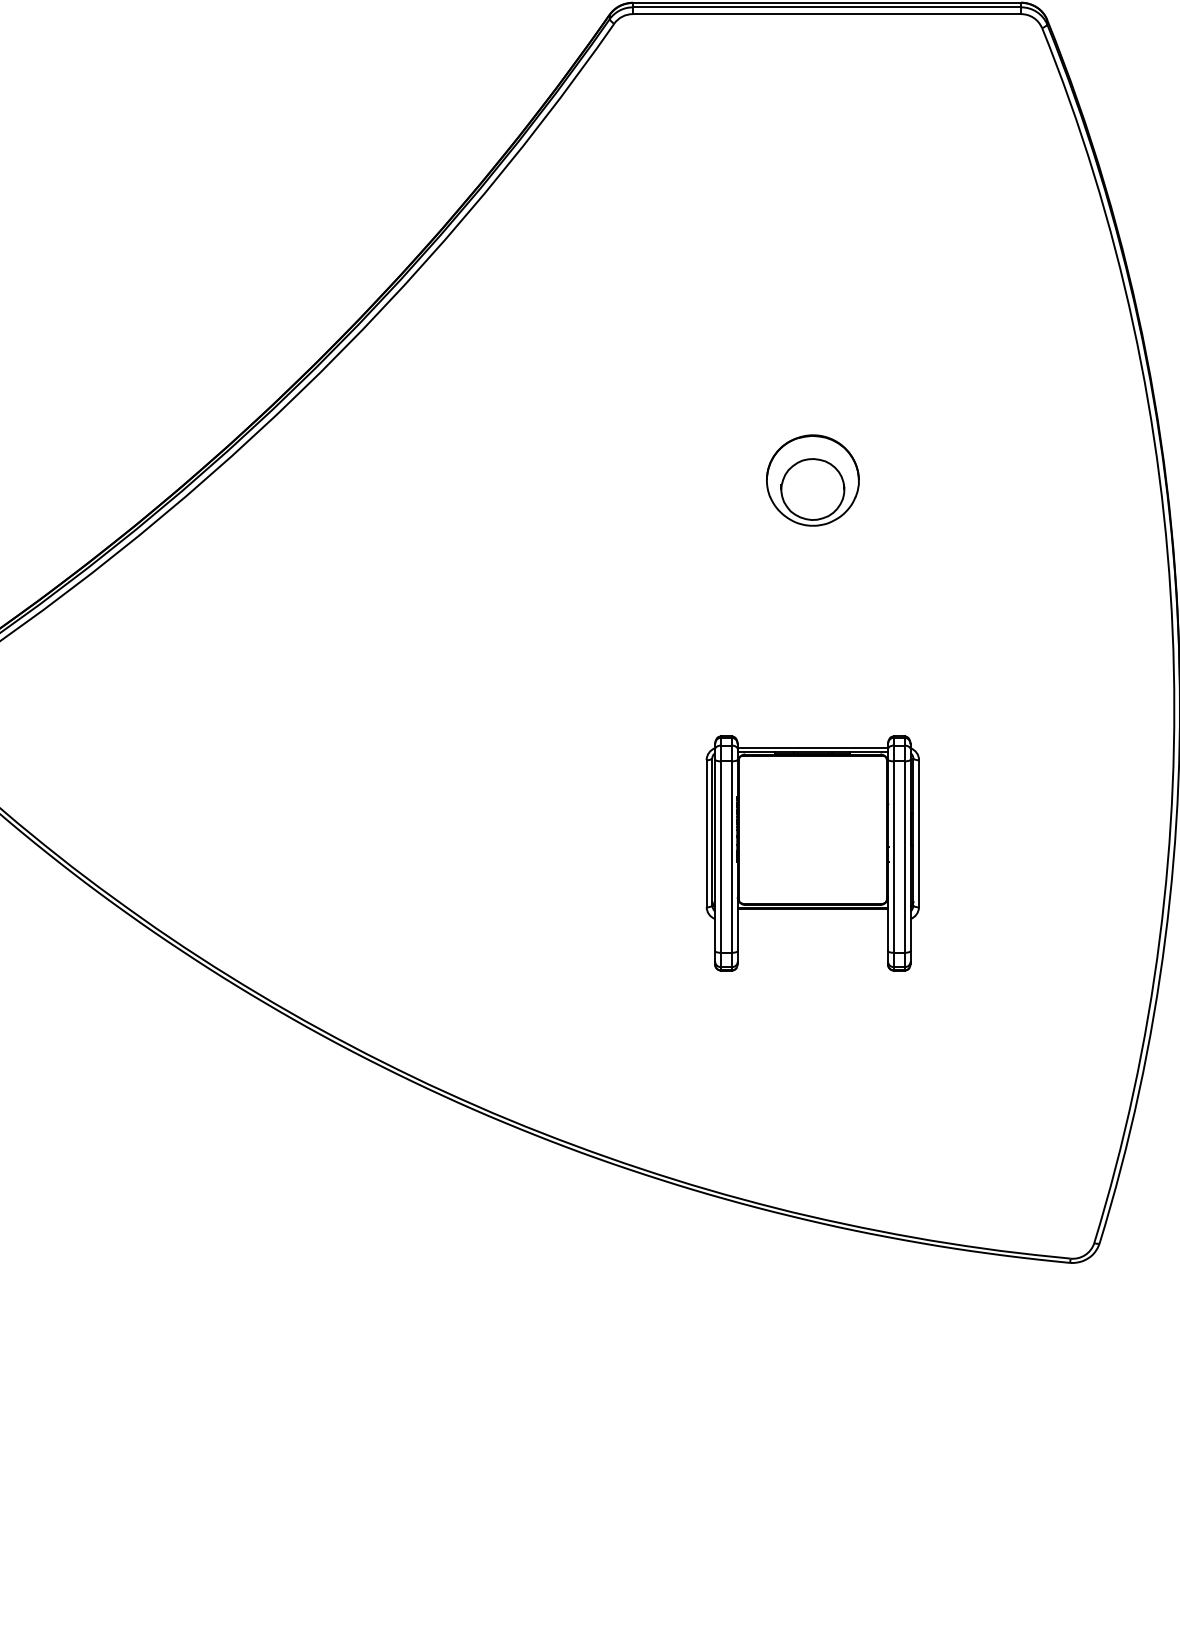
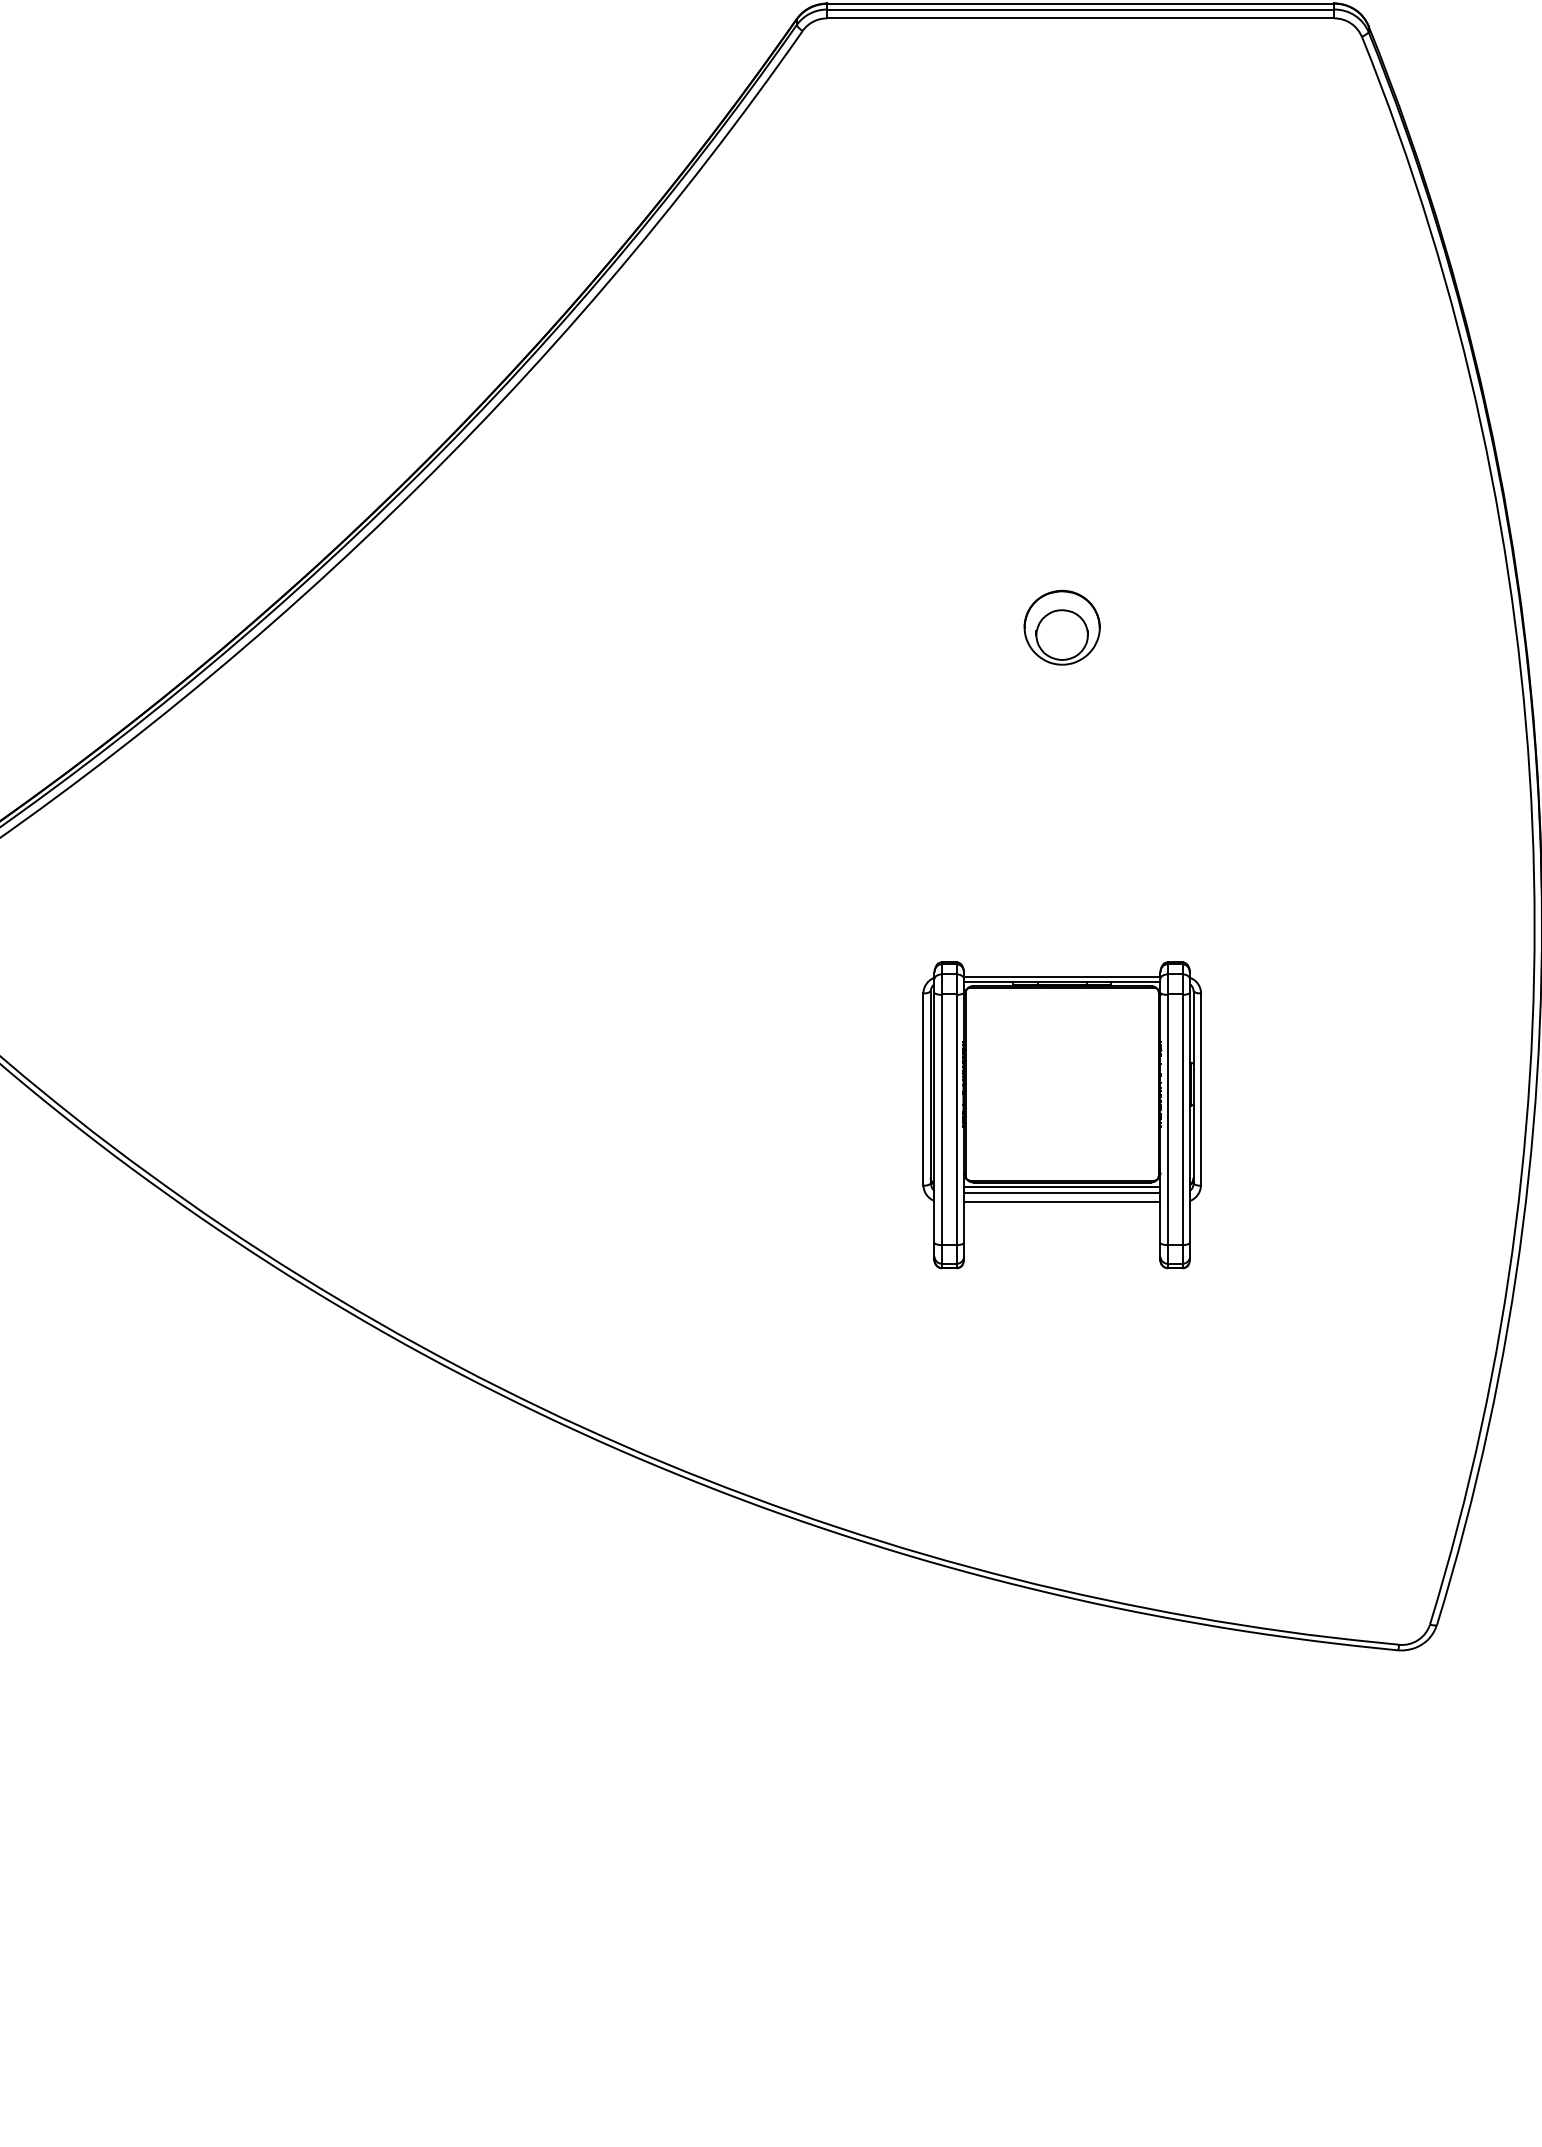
part: (812, 480) -> (1061, 627), size x0.62
line: (812, 913) -> (1061, 1193), added
line: (812, 919) -> (1061, 1201), added

